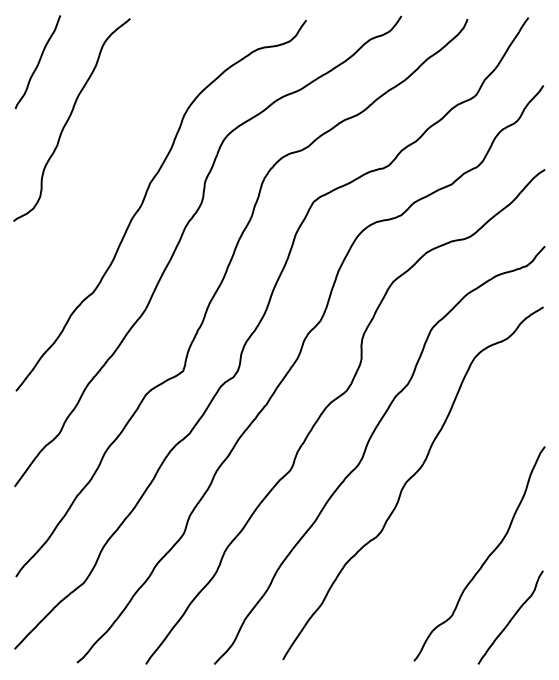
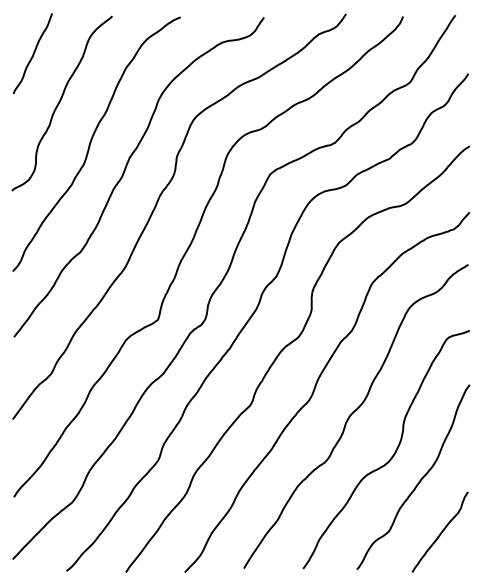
curve: (107, 162) -> (92, 140), added
curve: (456, 526) -> (393, 453), added

